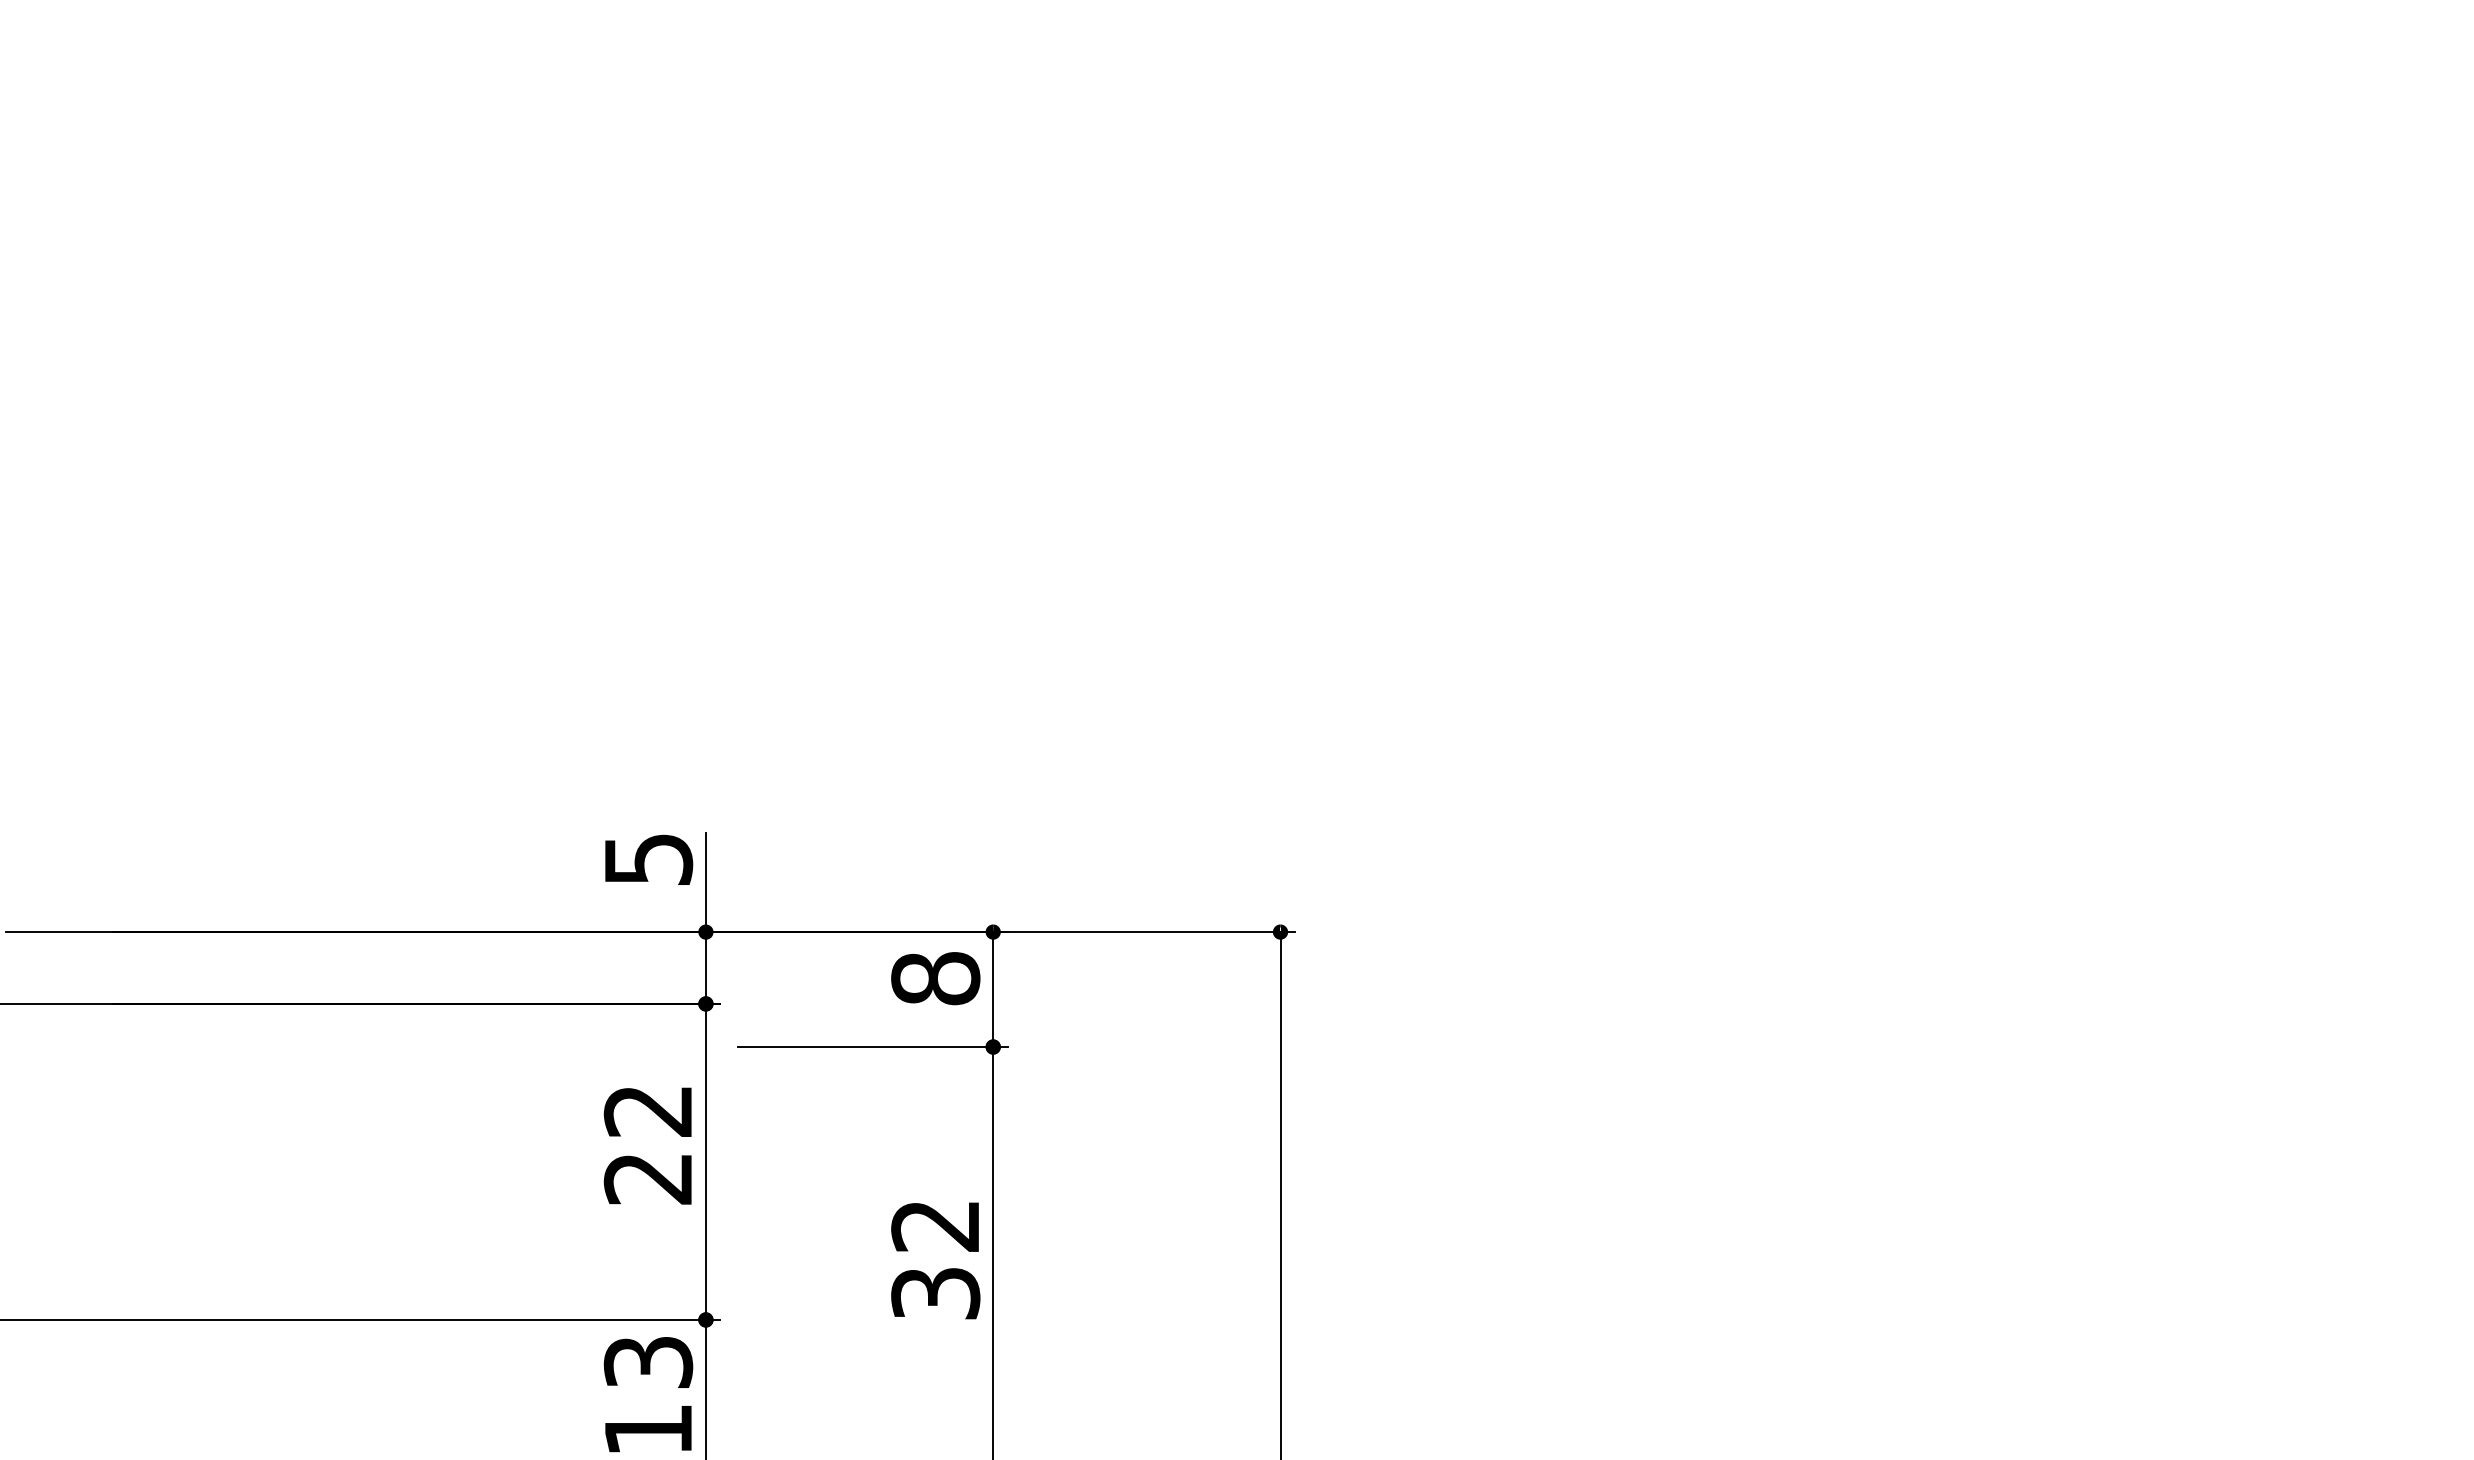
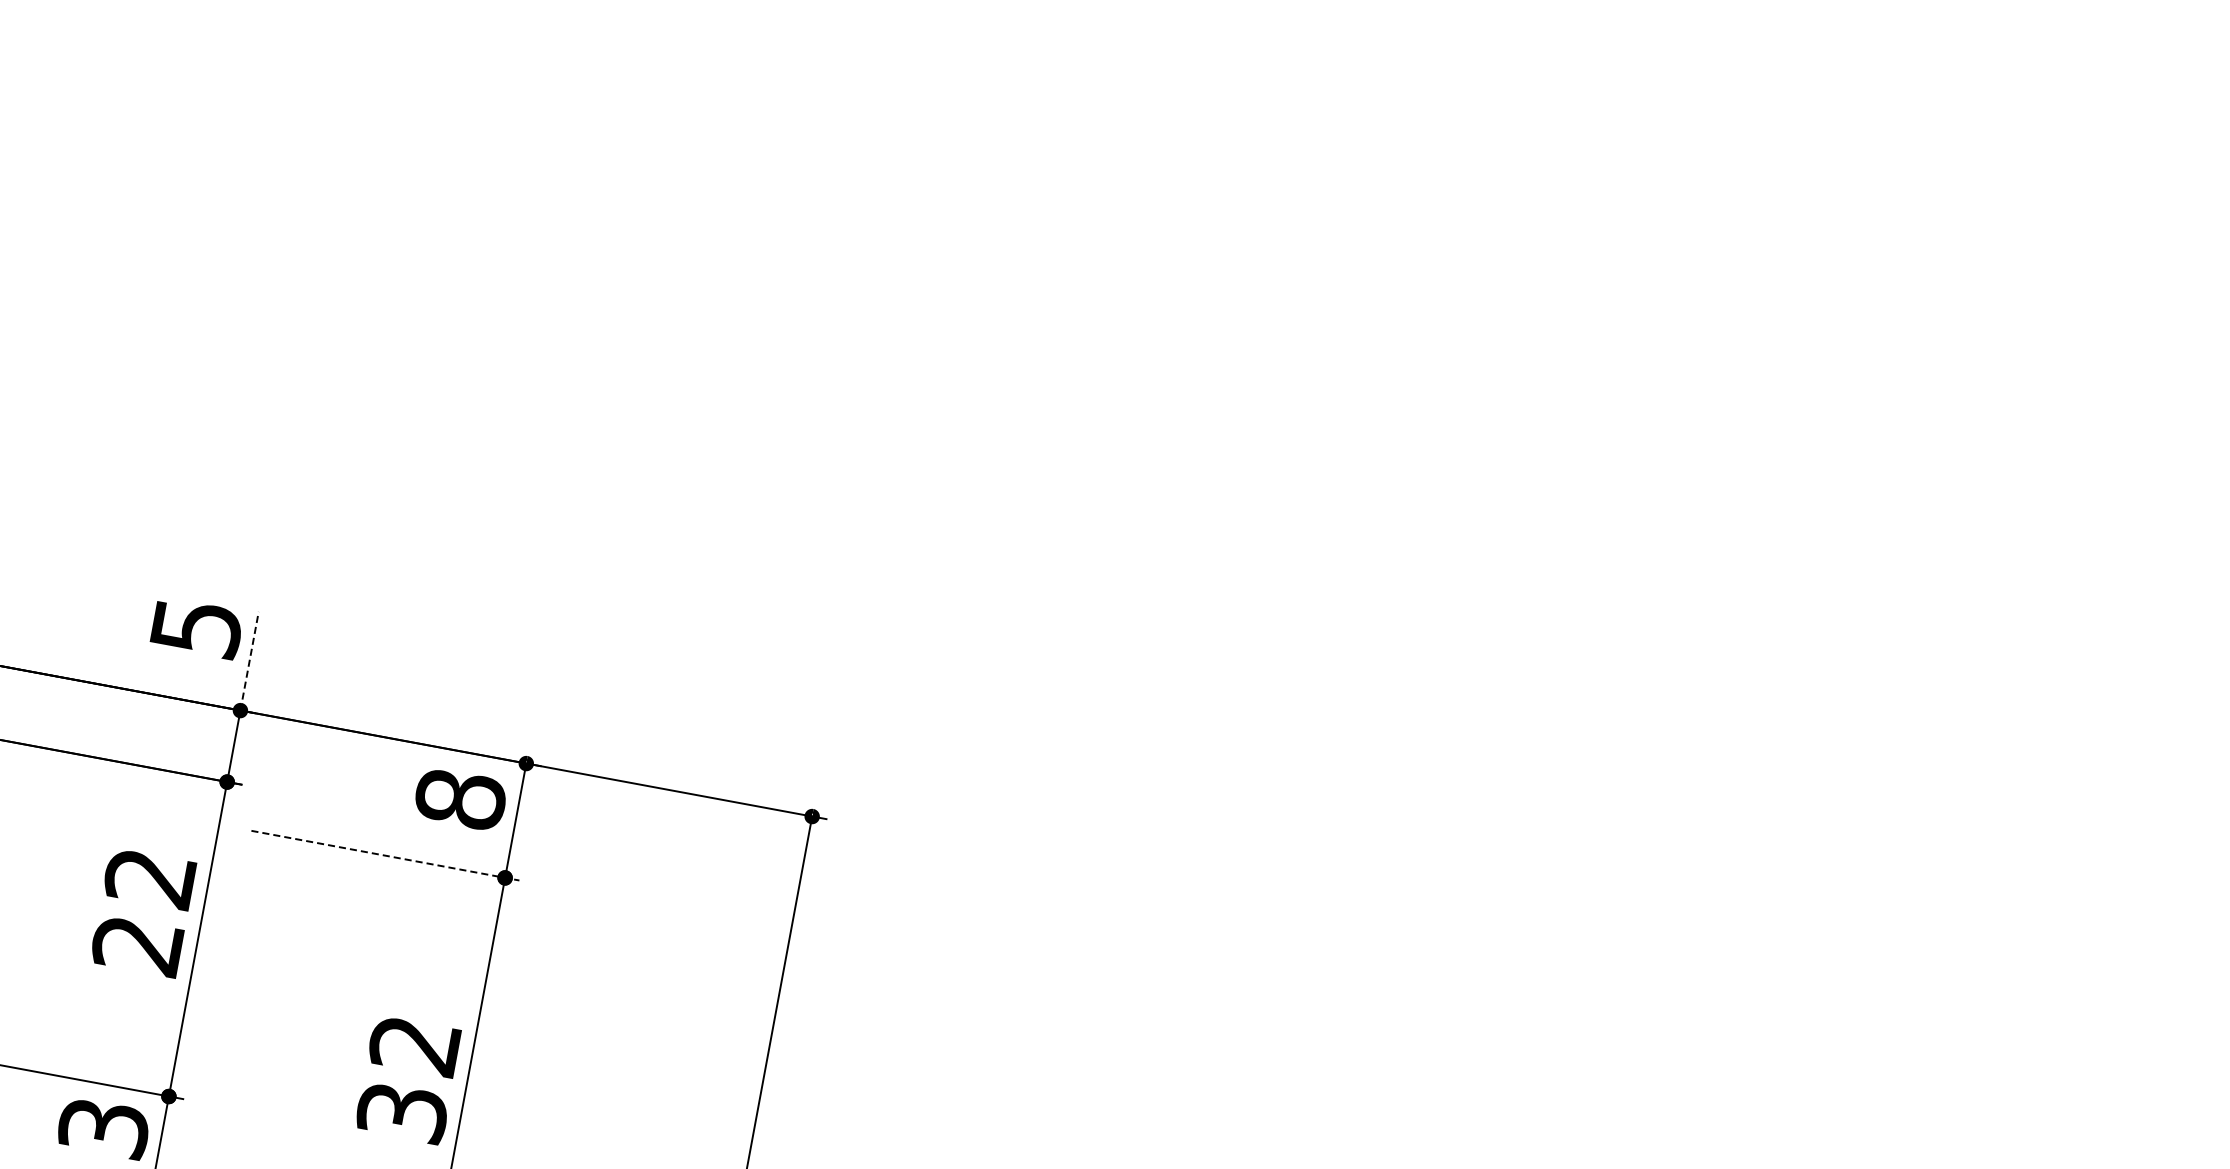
line: (705, 882) -> (249, 661), solid -> dashed
line: (872, 1046) -> (385, 855), solid -> dashed

